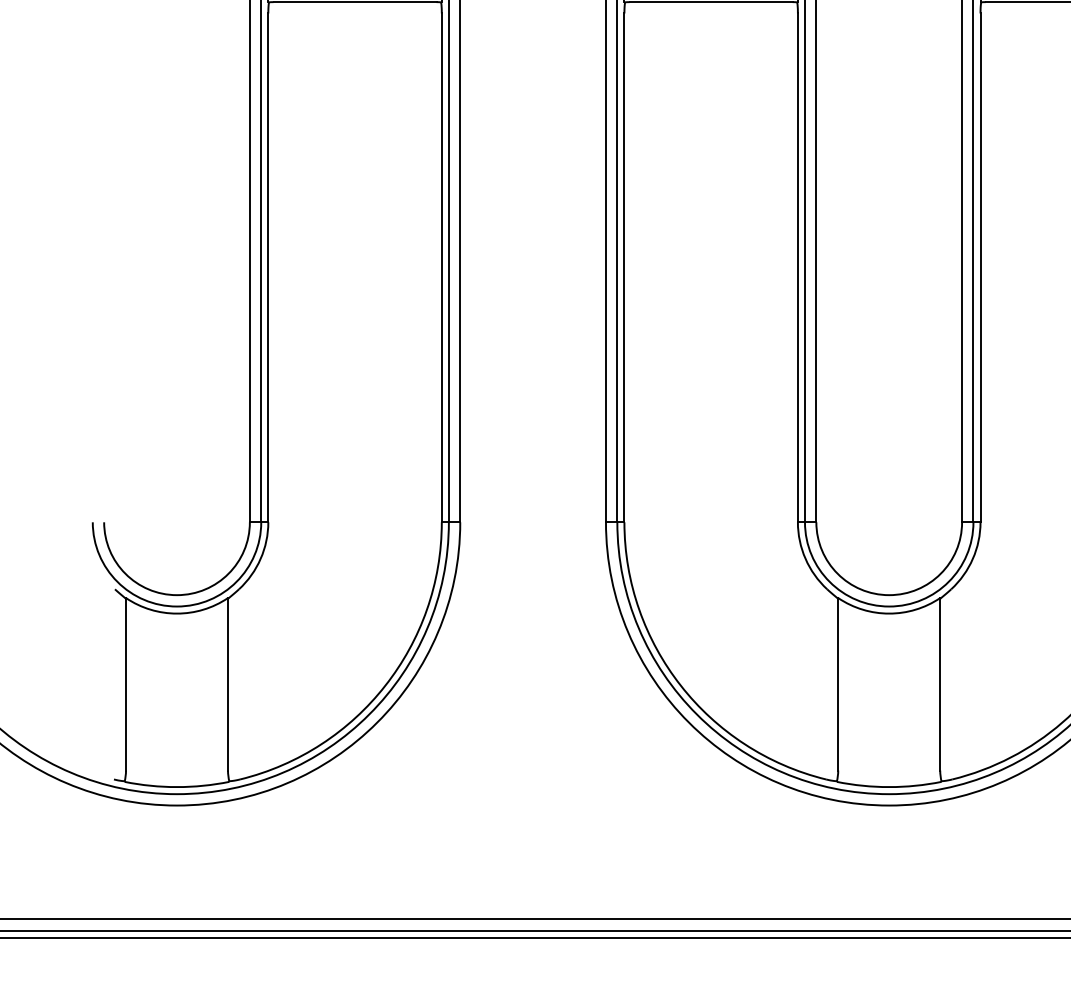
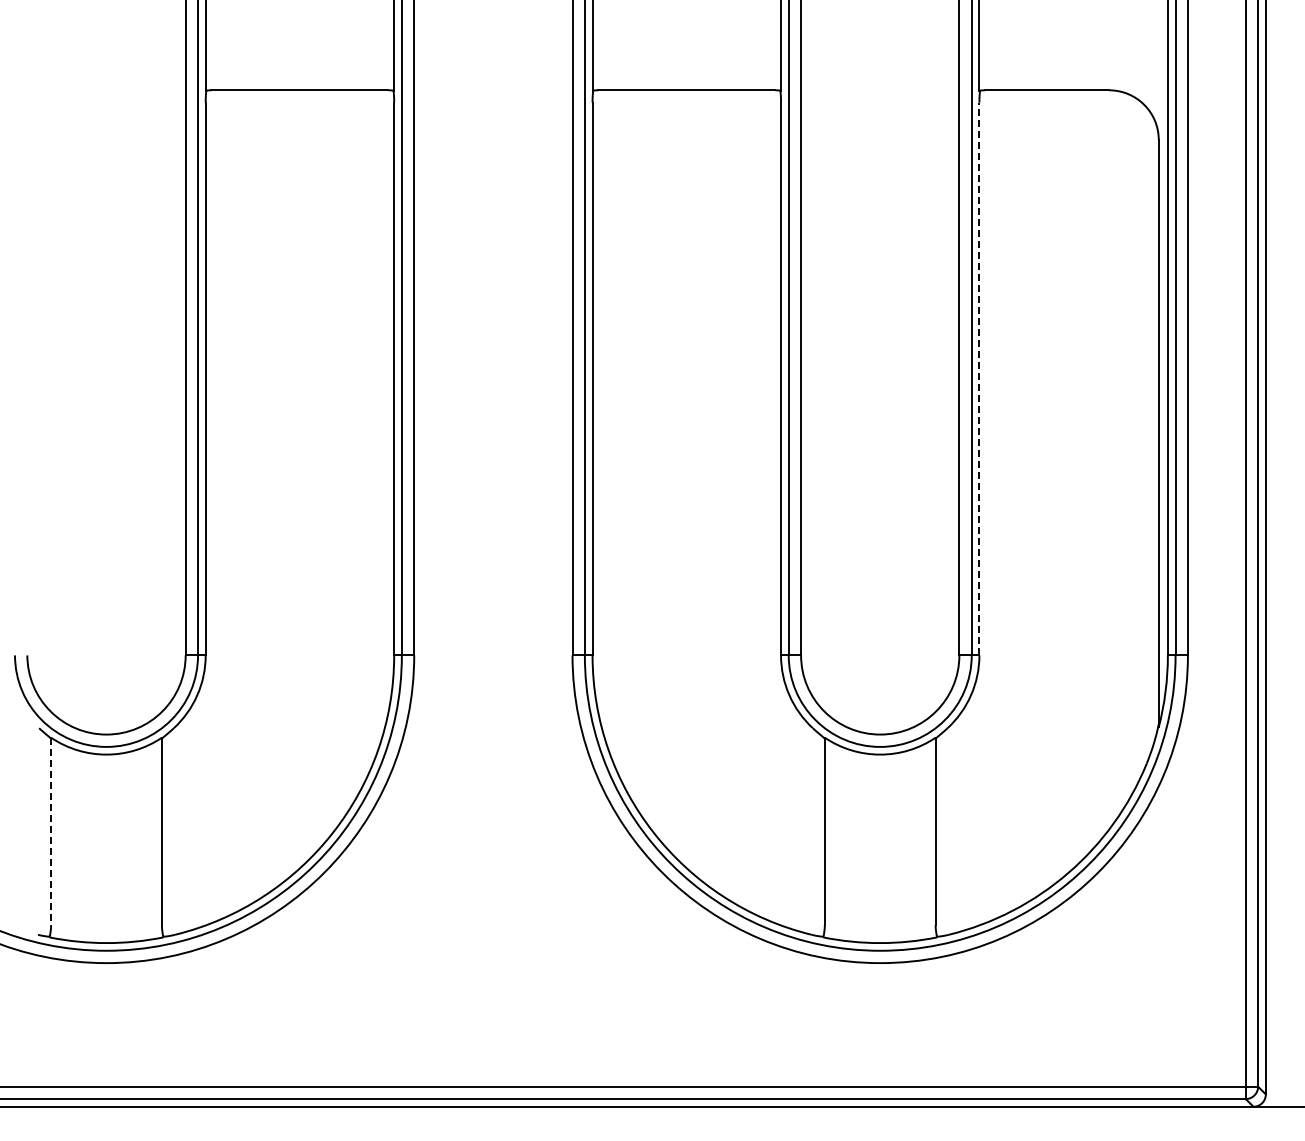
line: (980, 267) -> (979, 378), solid -> dashed
line: (126, 684) -> (51, 831), solid -> dashed

